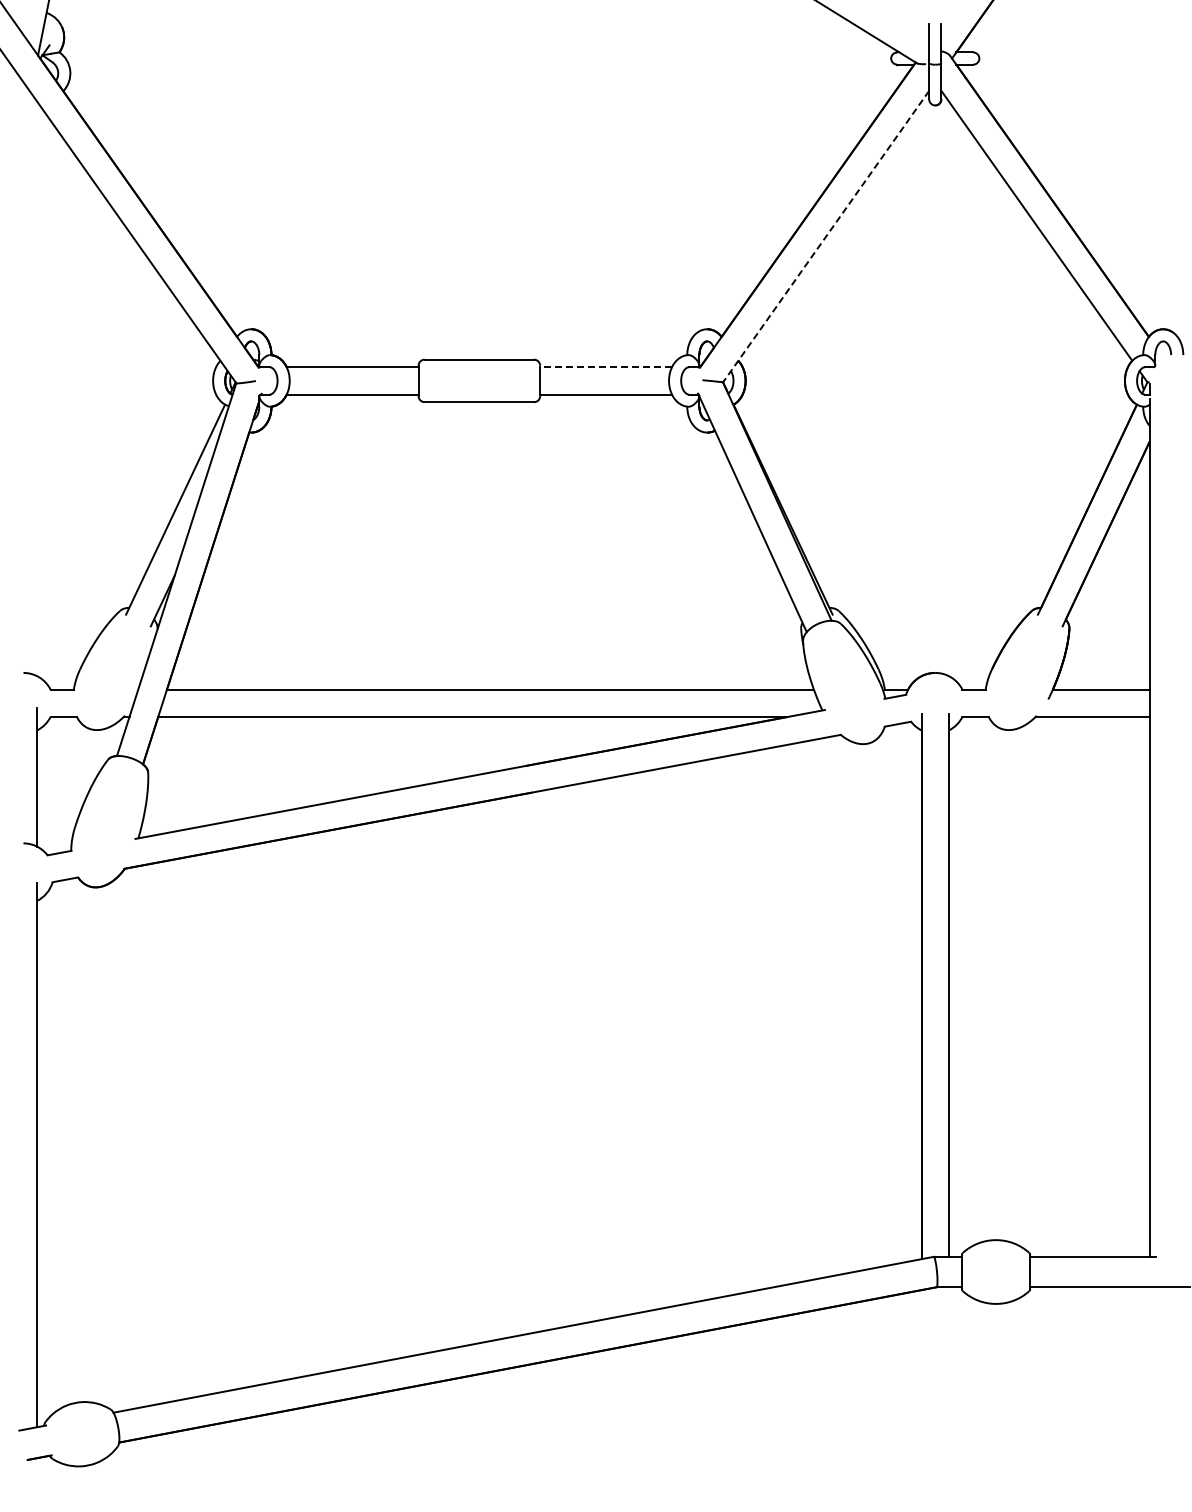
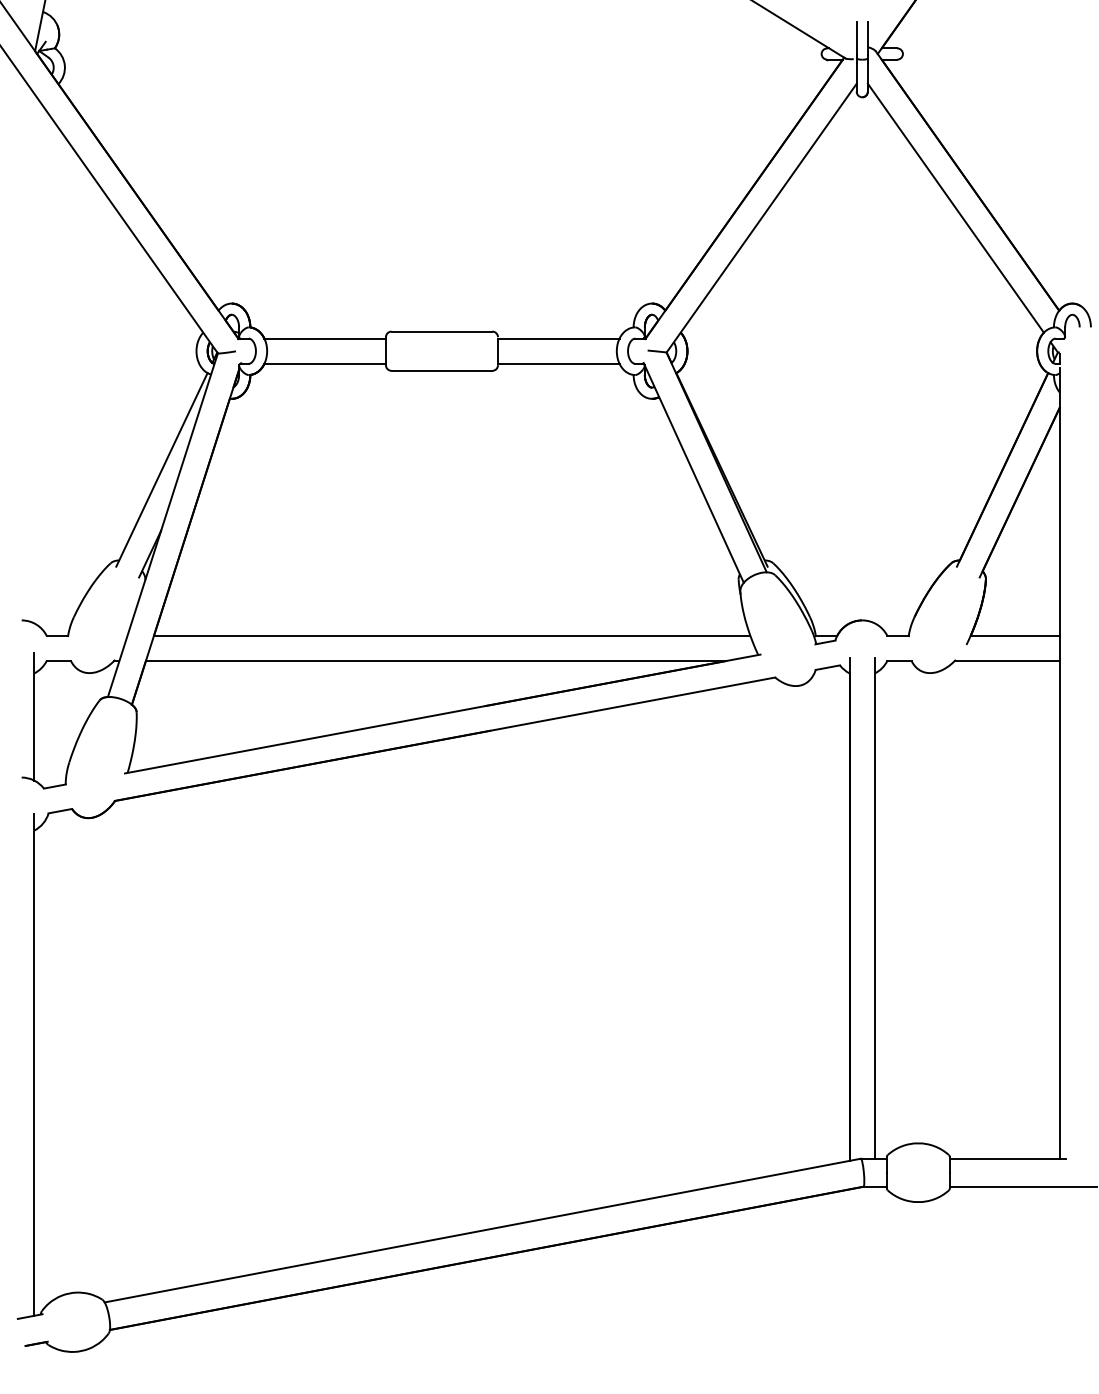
line: (826, 236) -> (761, 218), dashed -> solid
line: (606, 367) -> (559, 338), dashed -> solid

